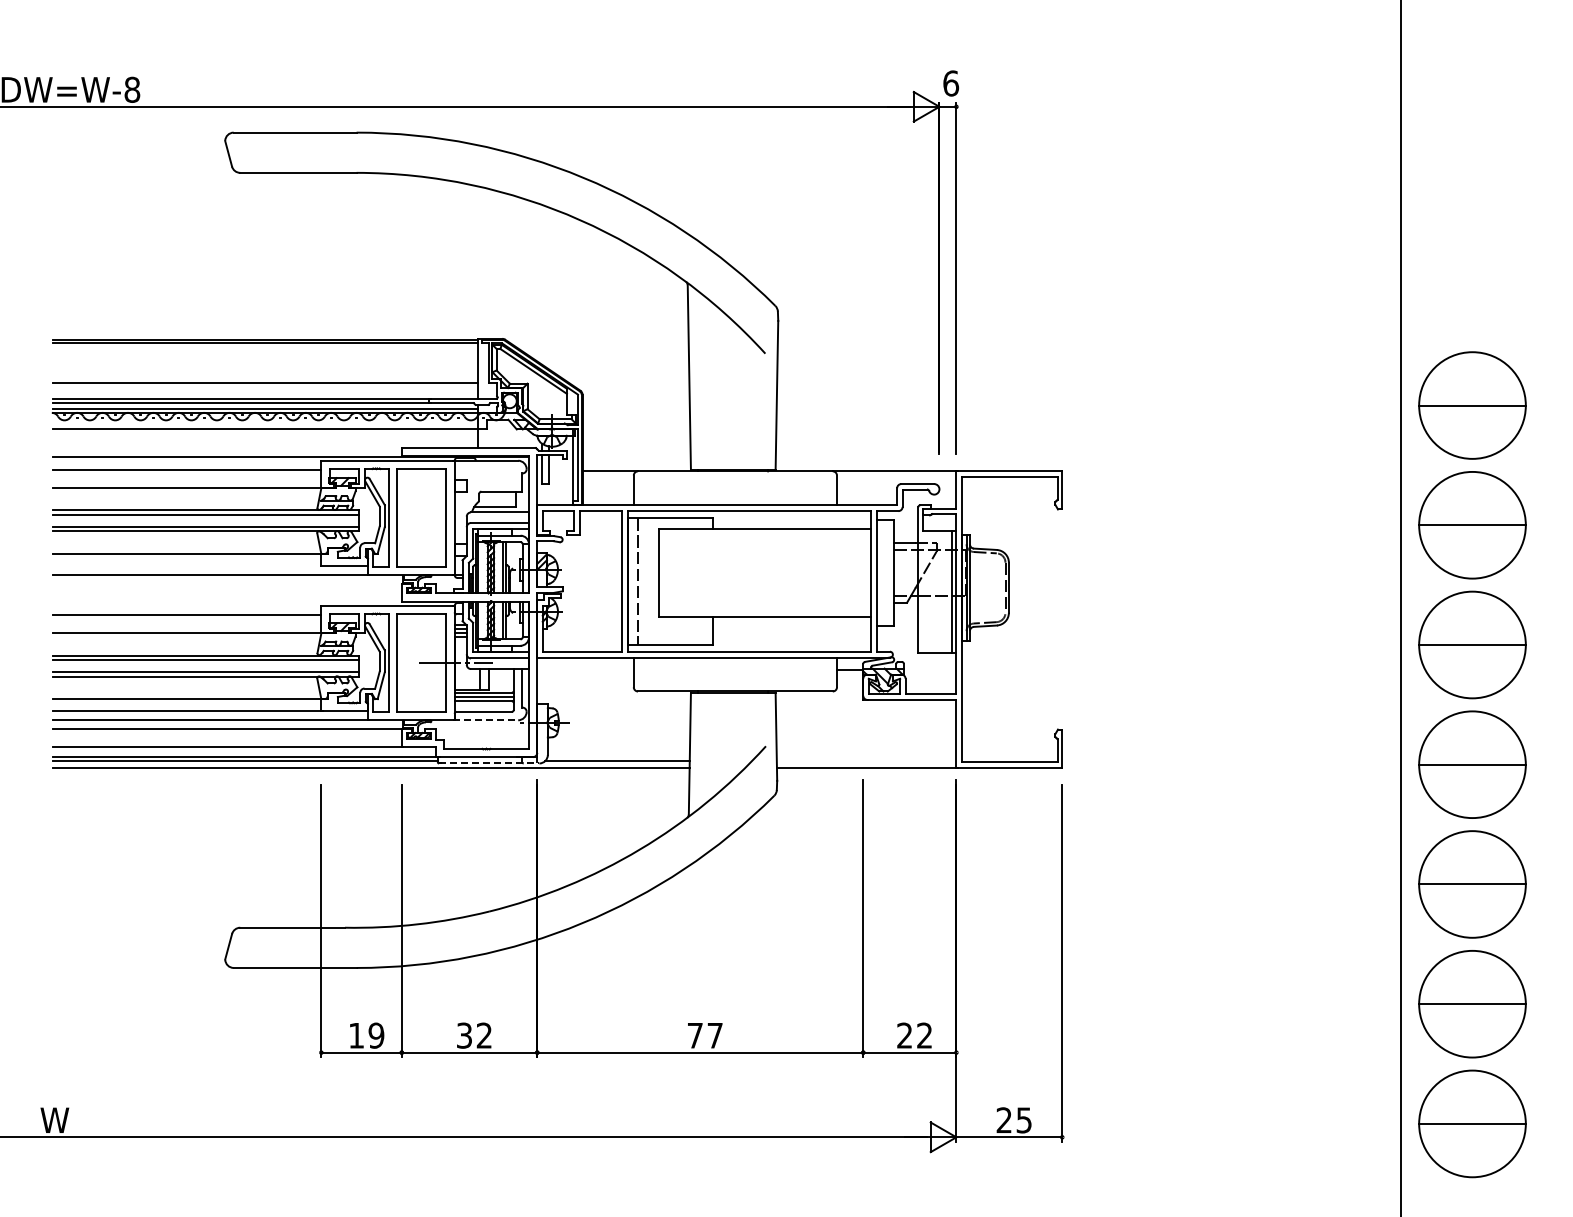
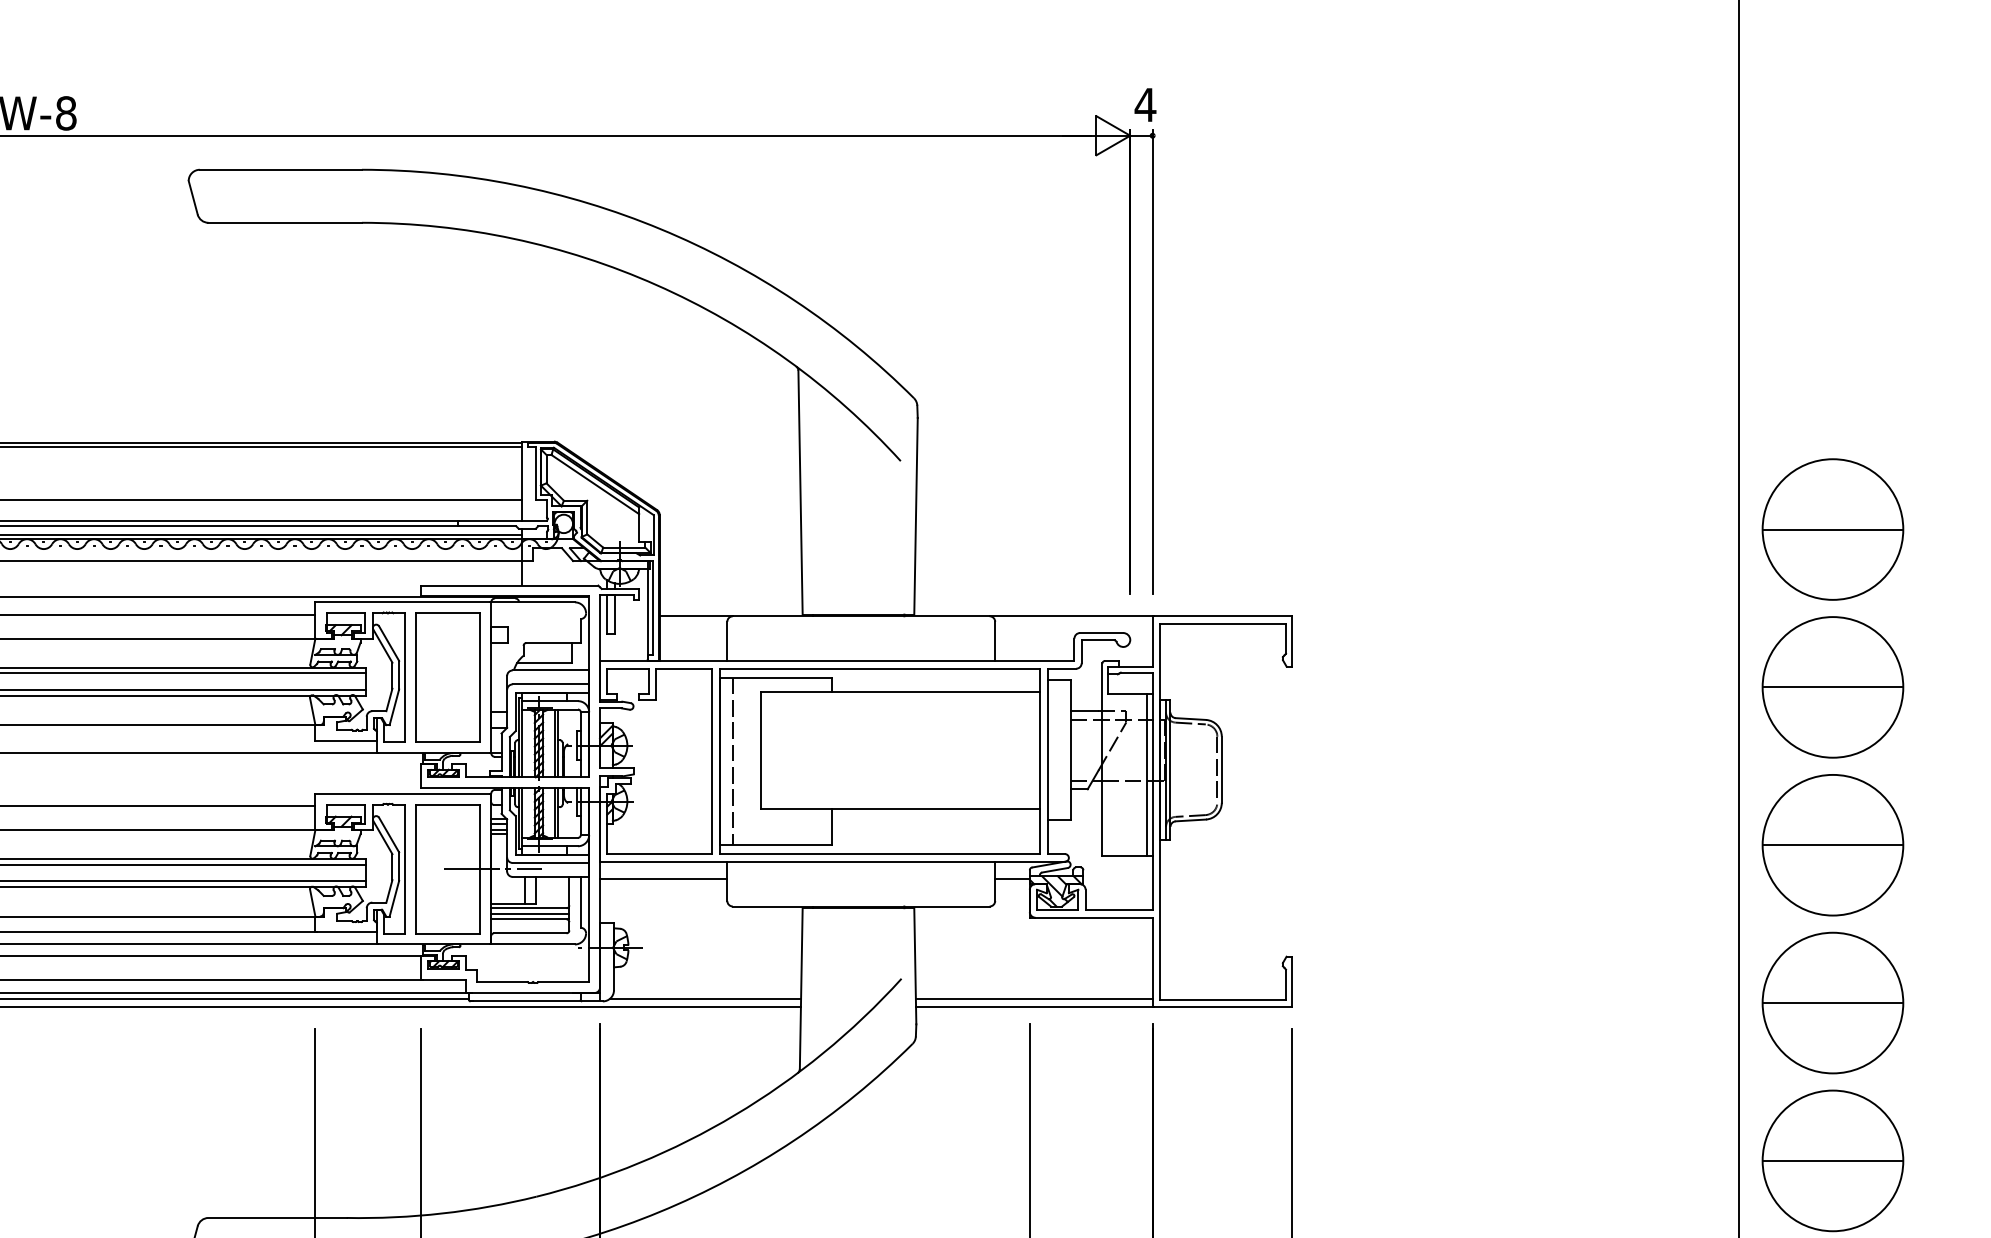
text: (950, 83) -> (1144, 104), 6 -> 4
line: (585, 670) -> (663, 878), added
line: (486, 720) -> (533, 944), dashed -> solid
line: (866, 761) -> (1034, 998), added
line: (489, 763) -> (537, 1001), dashed -> solid

